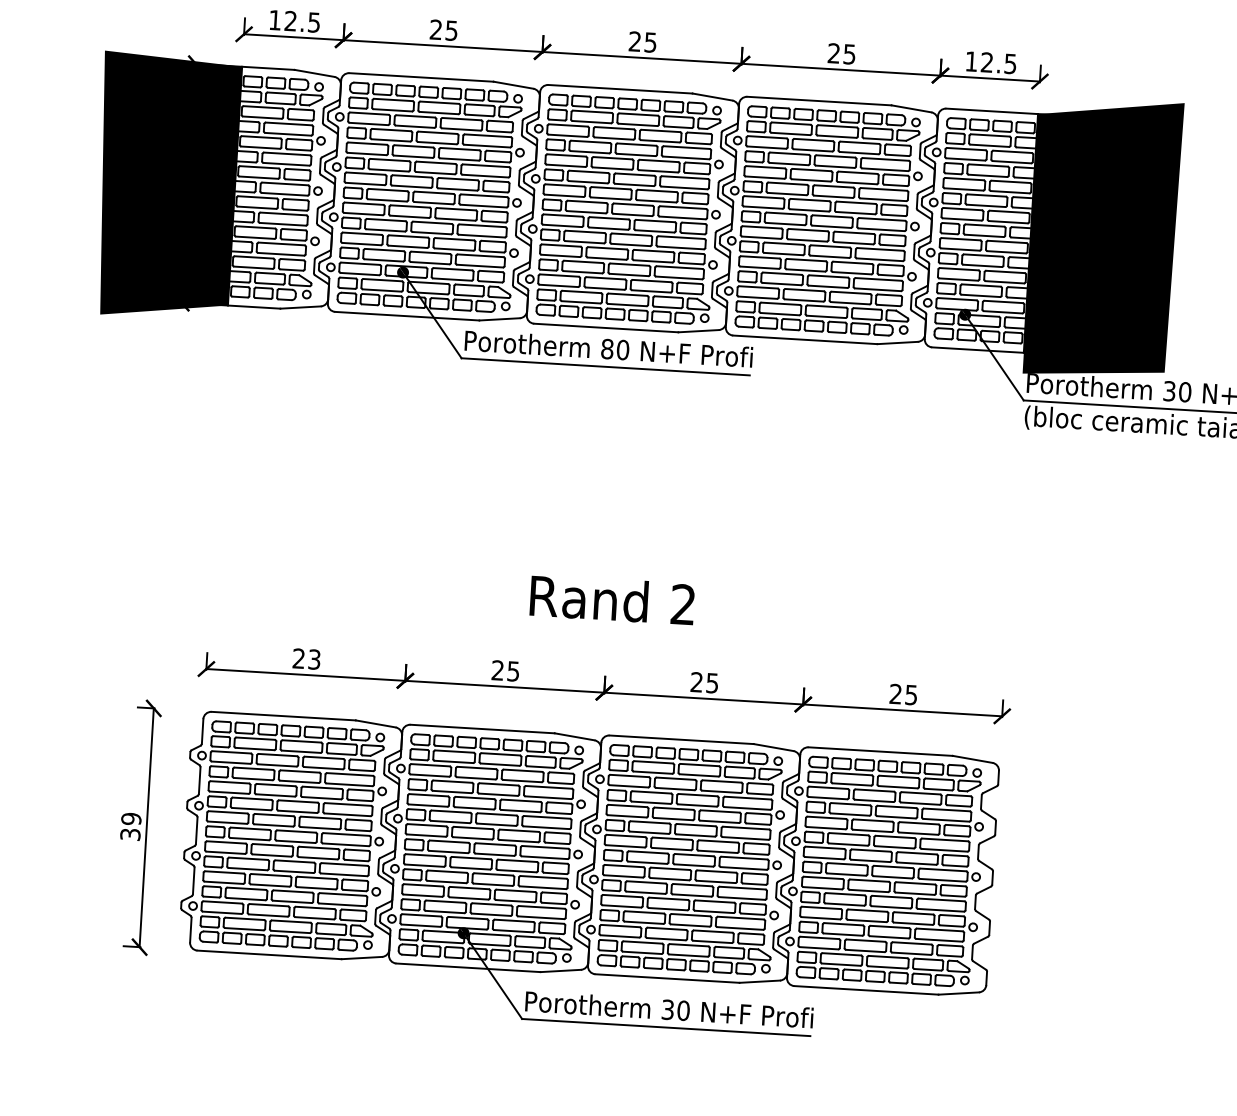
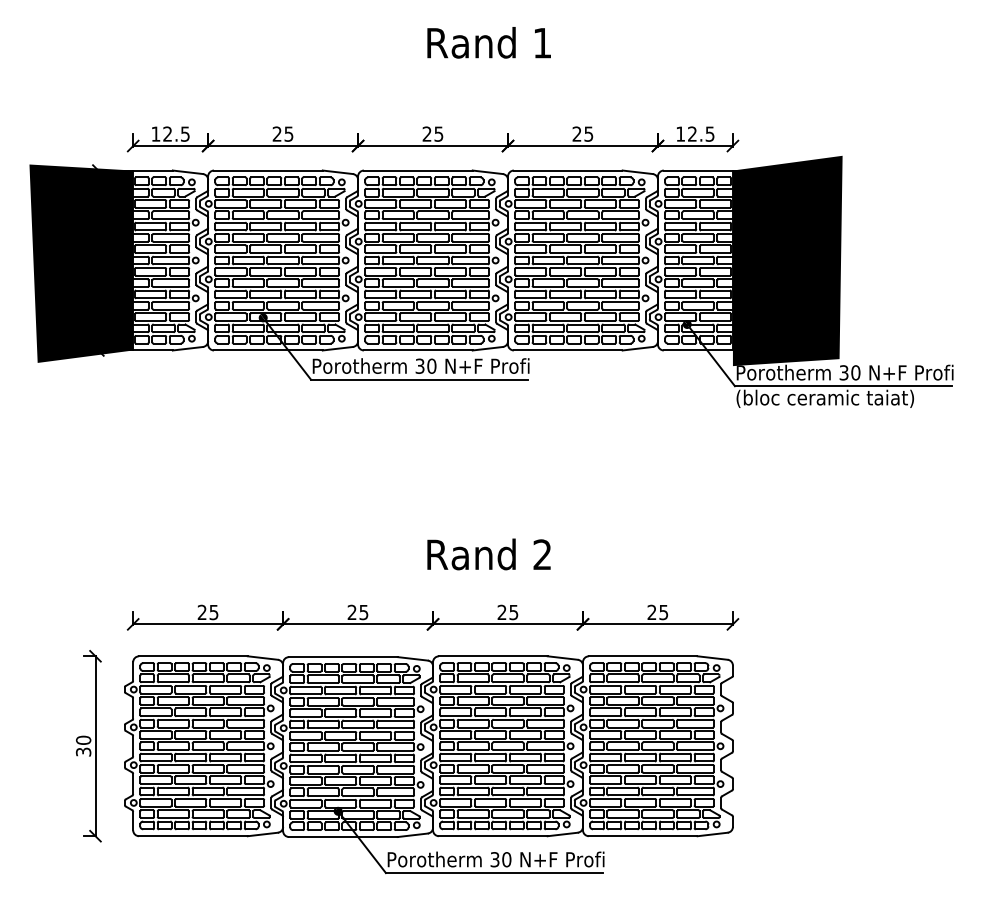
text: (606, 348) -> (419, 365), 80 -> 30
text: (611, 600) -> (488, 554), moved
text: (315, 658) -> (214, 611), 23 -> 25
text: (131, 817) -> (83, 739), 39 -> 30

